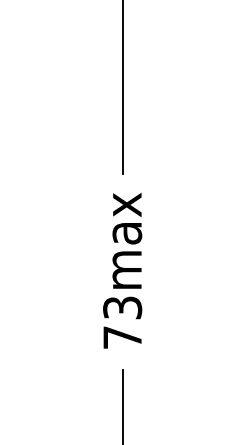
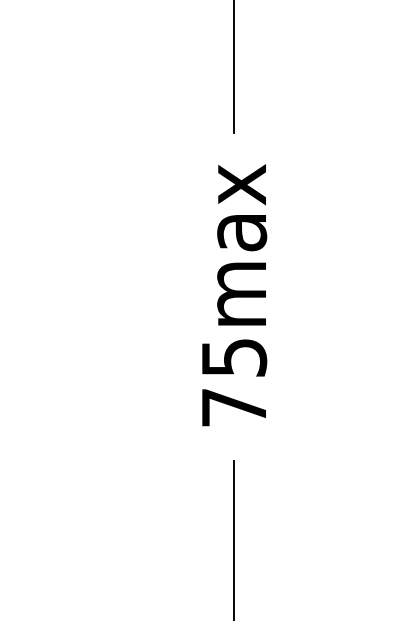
text: (122, 307) -> (233, 357), 73max -> 75max

